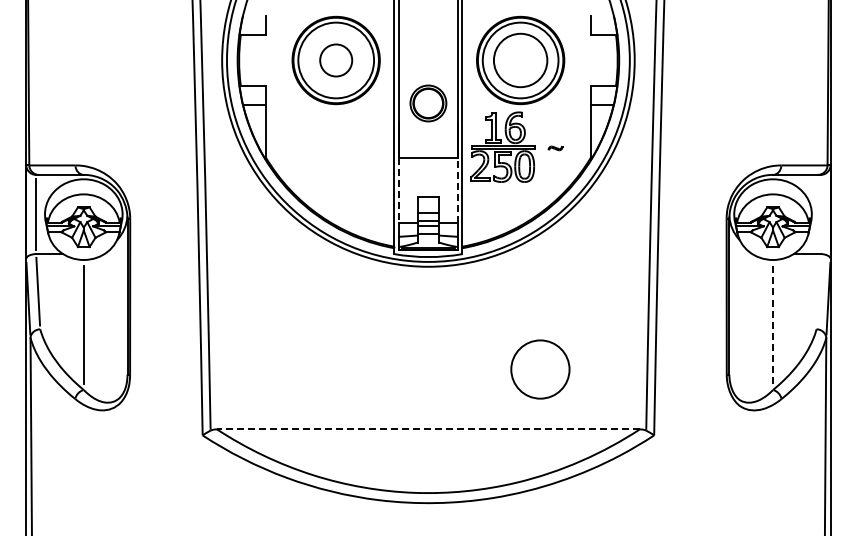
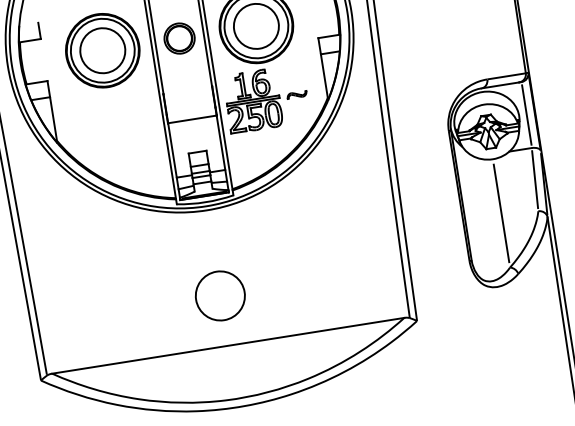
circle: (335, 60) -> (102, 50), size x1.67
part: (428, 103) -> (179, 38), moved
part: (555, 148) -> (297, 95), size x1.67
line: (399, 190) -> (172, 150), dashed -> solid
line: (457, 190) -> (220, 143), dashed -> solid
line: (820, 214) -> (526, 115), added
line: (818, 291) -> (534, 179), added
line: (773, 325) -> (501, 213), dashed -> solid
circle: (540, 369) -> (220, 295), moved
line: (427, 429) -> (227, 346), dashed -> solid

